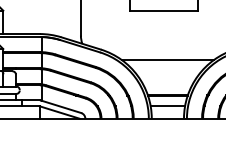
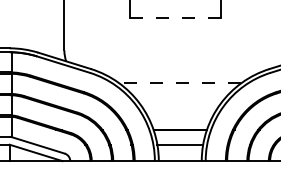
line: (164, 11) -> (175, 18), solid -> dashed
line: (167, 60) -> (179, 83), solid -> dashed

